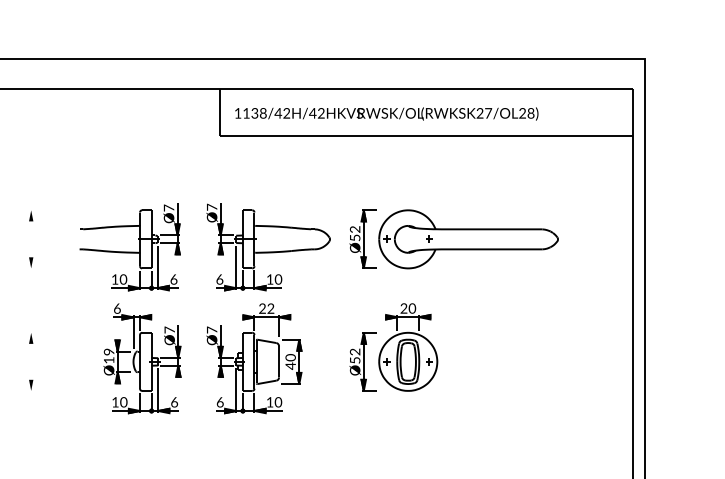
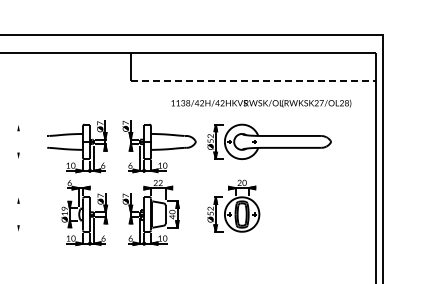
text: (386, 113) -> (261, 103), moved
line: (427, 135) -> (253, 80), solid -> dashed

